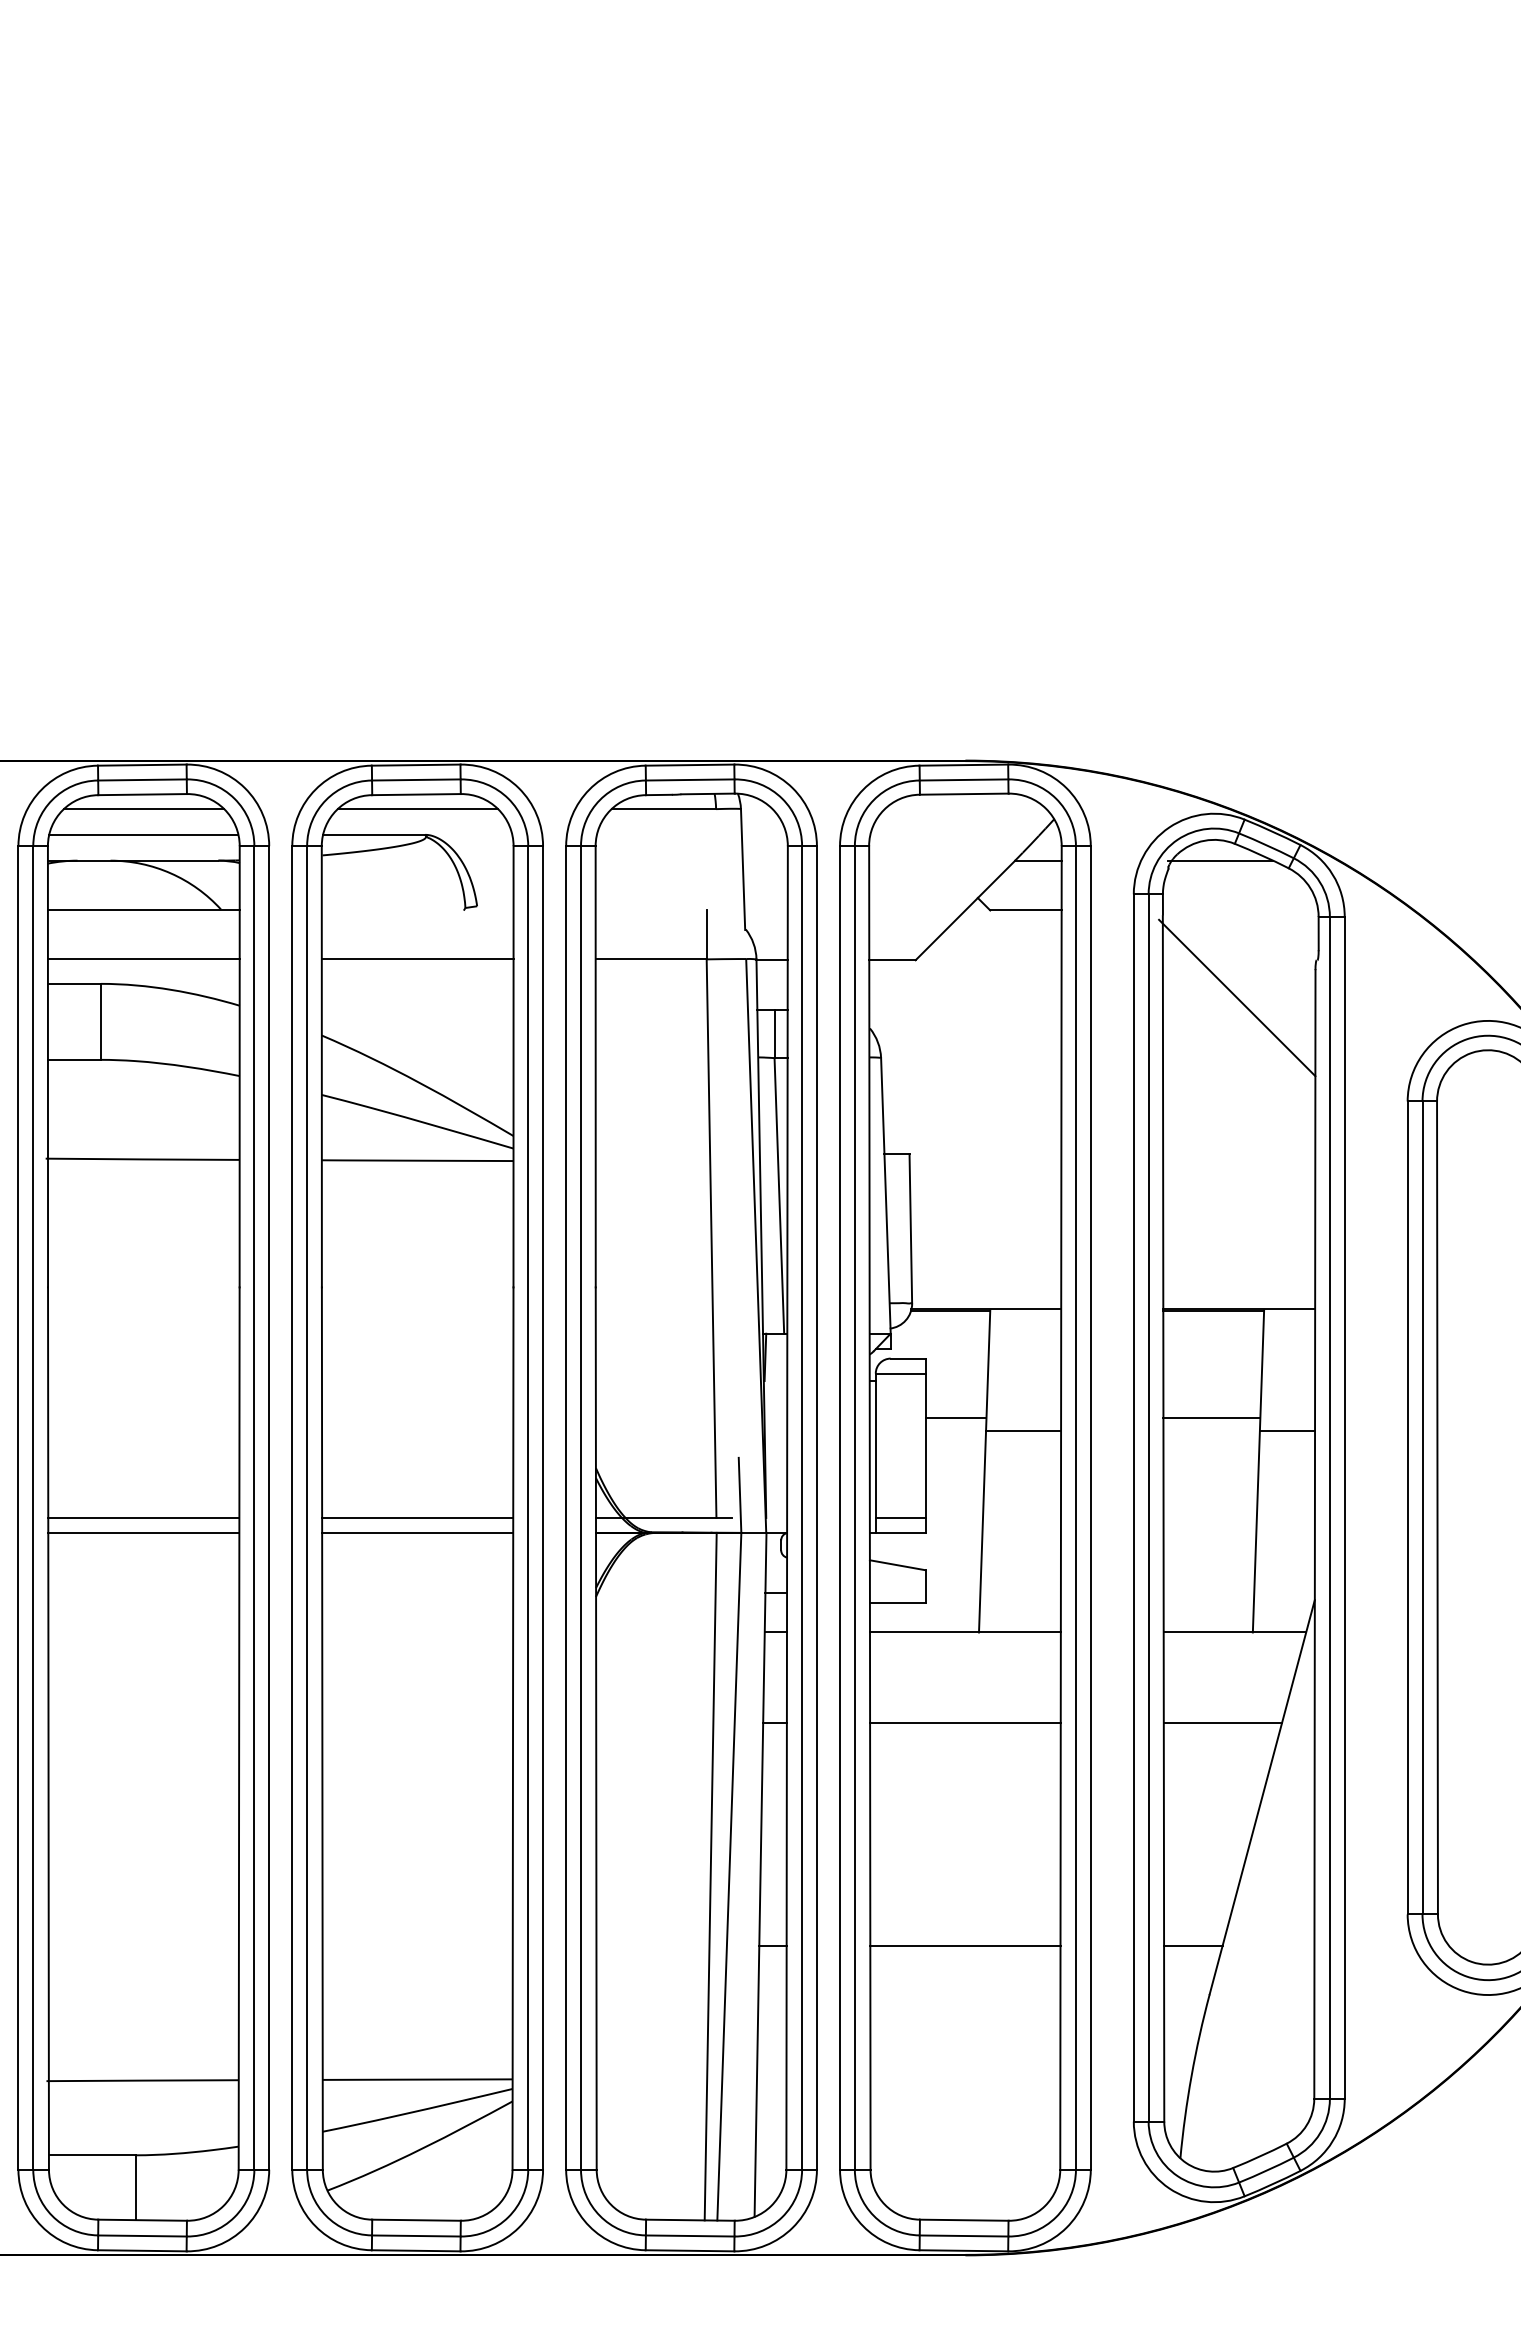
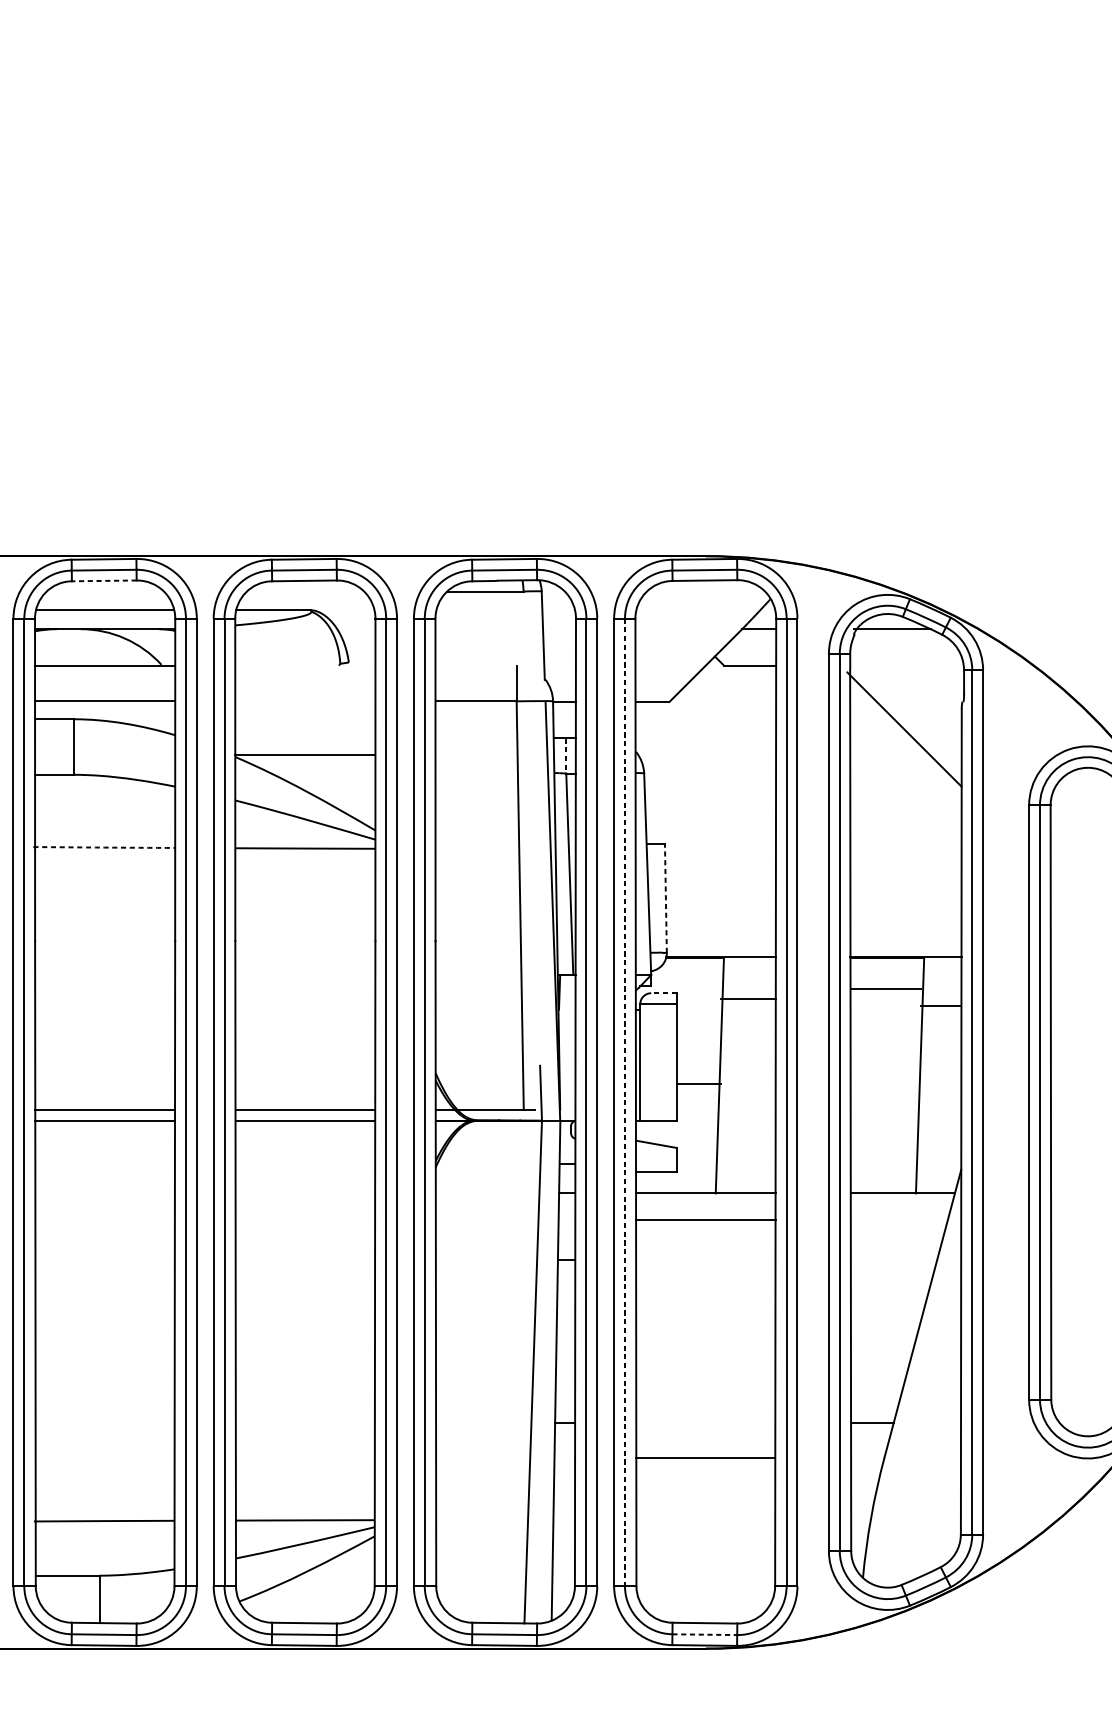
line: (142, 794) -> (104, 580), solid -> dashed
line: (144, 809) -> (105, 591), removed
line: (417, 809) -> (305, 591), removed
line: (417, 959) -> (305, 755), moved
line: (774, 1034) -> (566, 756), solid -> dashed
arc: (142, 1159) -> (104, 847), solid -> dashed
line: (910, 1228) -> (665, 898), solid -> dashed
line: (907, 1358) -> (663, 993), solid -> dashed
line: (955, 1418) -> (698, 1084), moved
line: (1211, 1418) -> (885, 988), moved
line: (1023, 1431) -> (748, 999), moved
line: (1287, 1431) -> (941, 1006), moved
line: (854, 1507) -> (624, 1102), solid -> dashed
line: (900, 1517) -> (658, 1109), removed
line: (965, 1723) -> (705, 1219), moved
line: (1222, 1723) -> (893, 1260), removed
line: (710, 1876) -> (519, 1371), removed
line: (965, 1946) -> (705, 1458), moved
line: (964, 2235) -> (705, 1634), solid -> dashed

